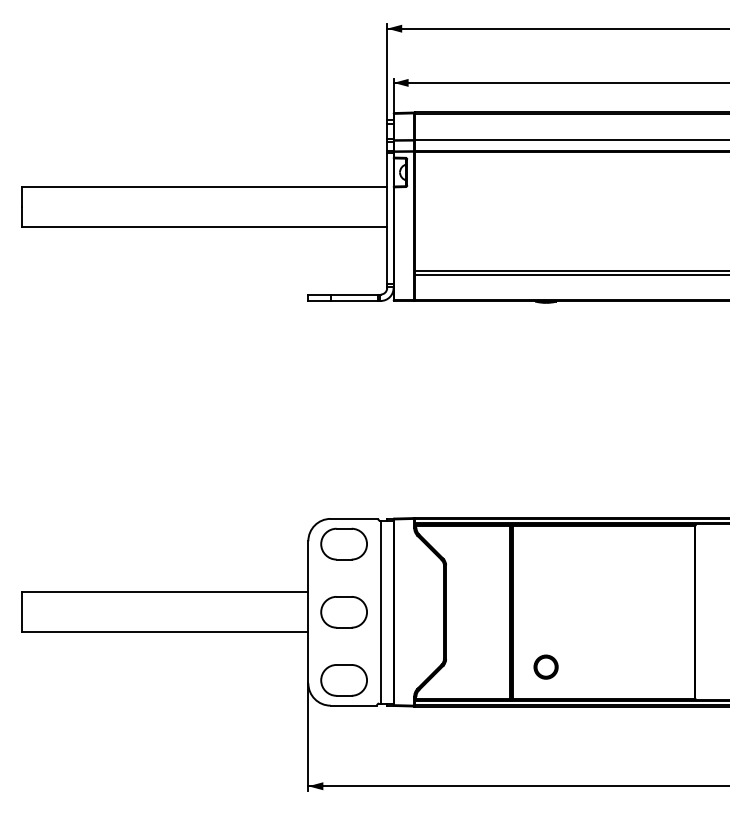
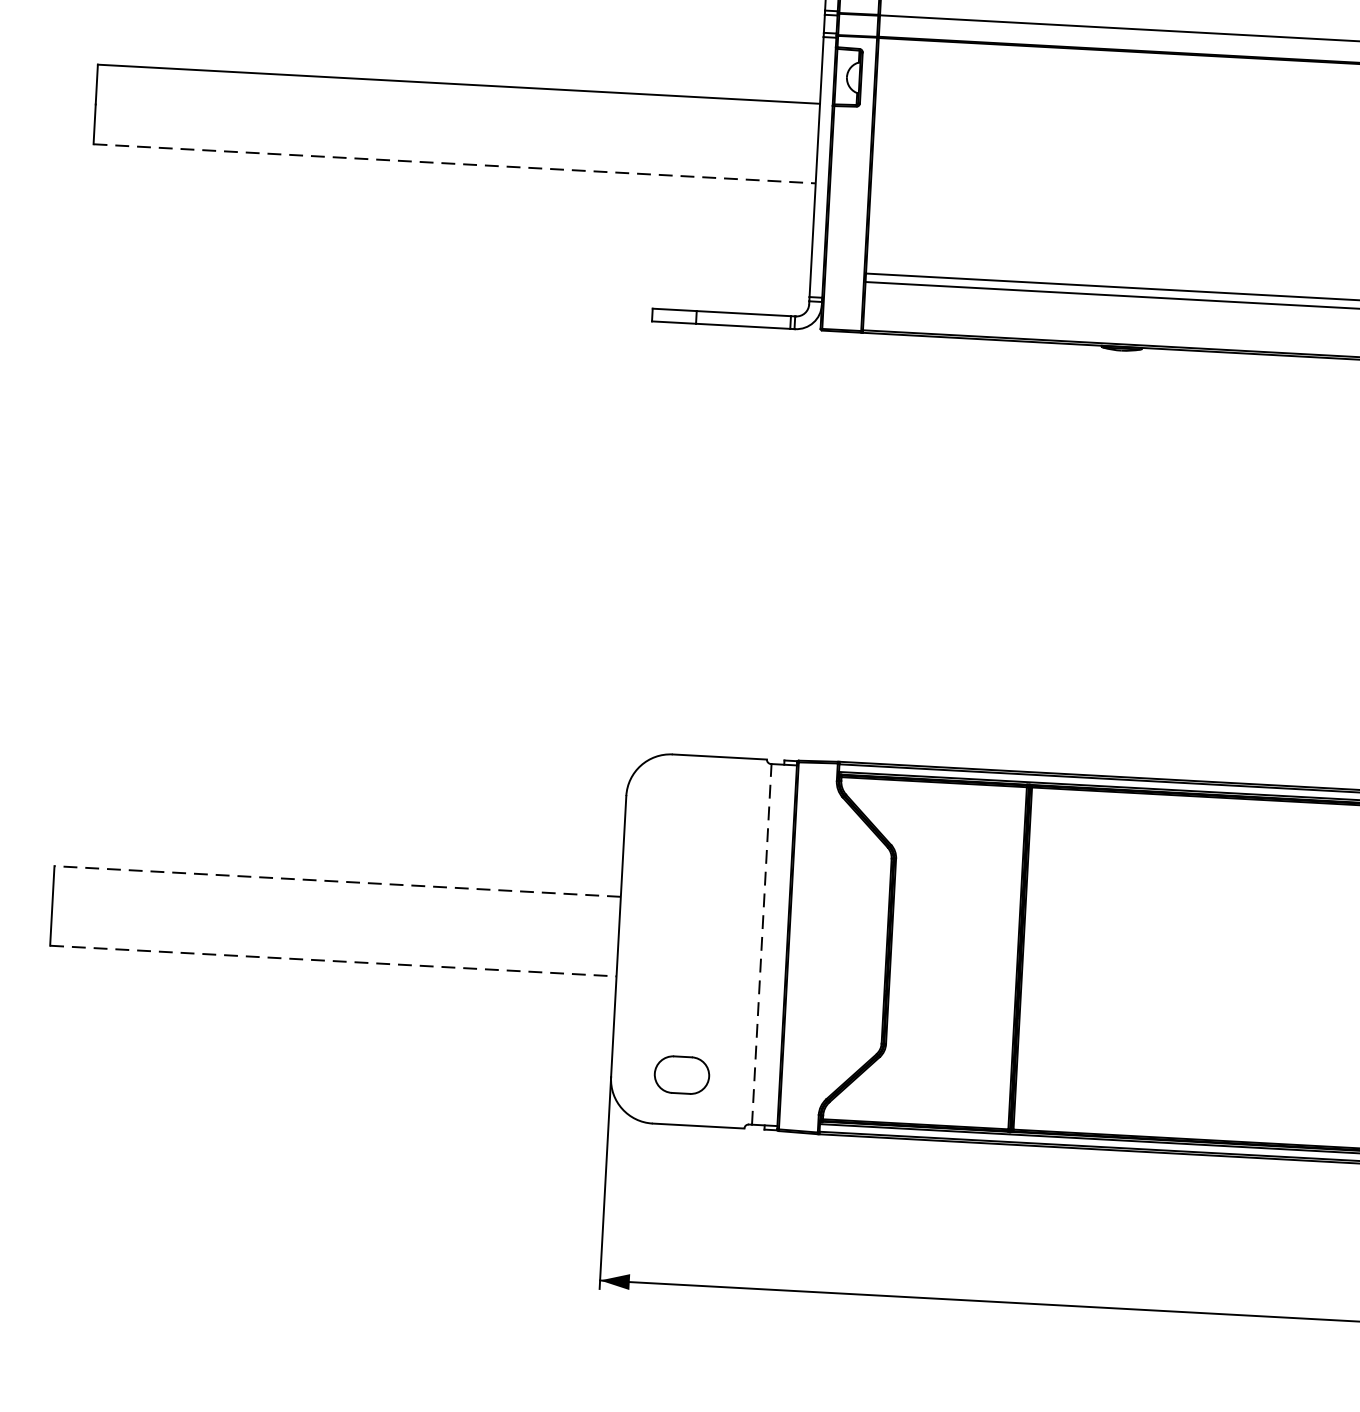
line: (204, 226) -> (454, 163), solid -> dashed
part: (343, 543) -> (695, 804), removed
line: (164, 592) -> (336, 882), solid -> dashed
line: (380, 611) -> (761, 942), solid -> dashed
part: (343, 612) -> (688, 940), removed
line: (165, 632) -> (334, 961), solid -> dashed
part: (545, 666) -> (1081, 1069), removed
part: (343, 680) -> (680, 1075), size x0.6

